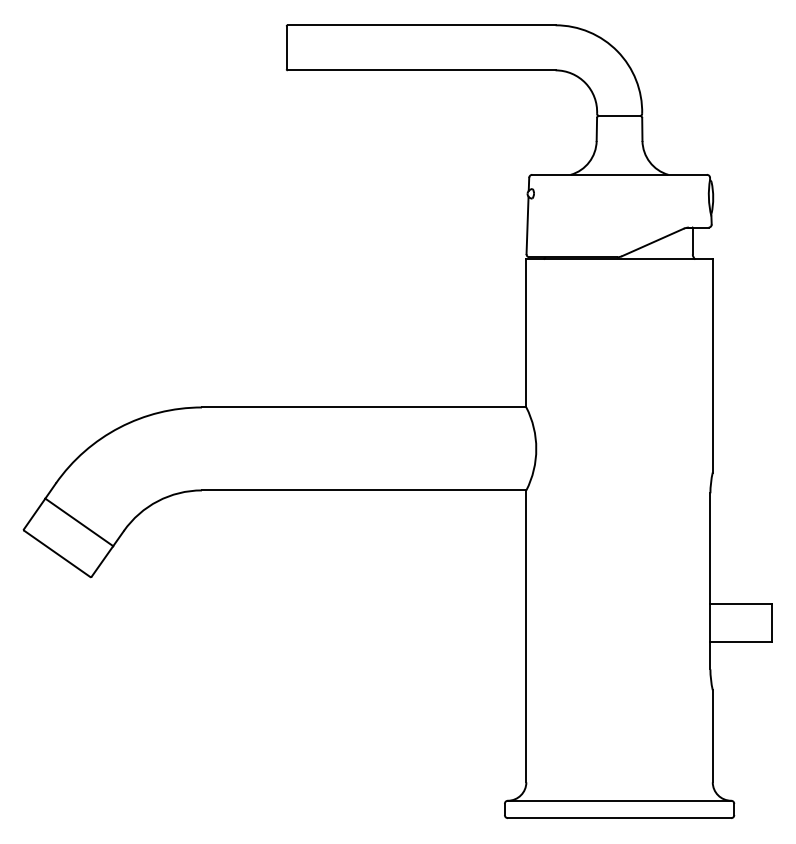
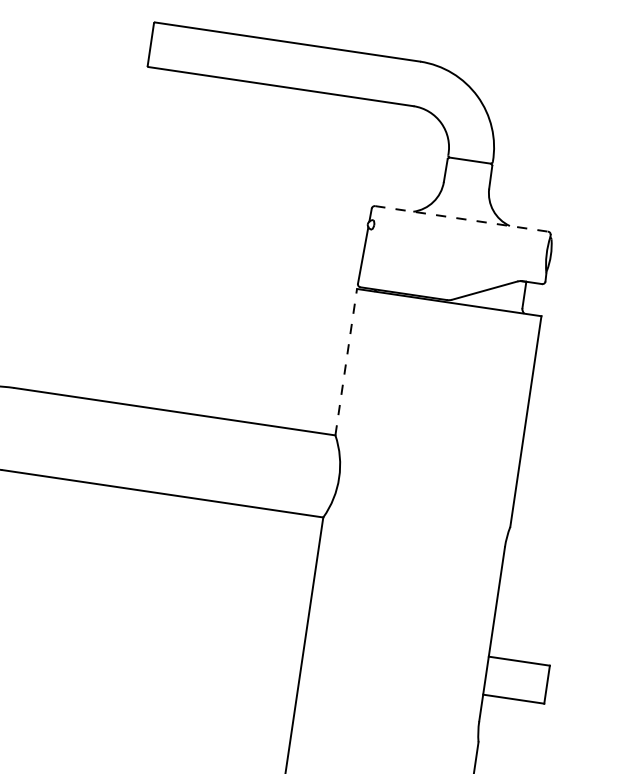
line: (620, 174) -> (462, 218), solid -> dashed
line: (526, 333) -> (346, 362), solid -> dashed

